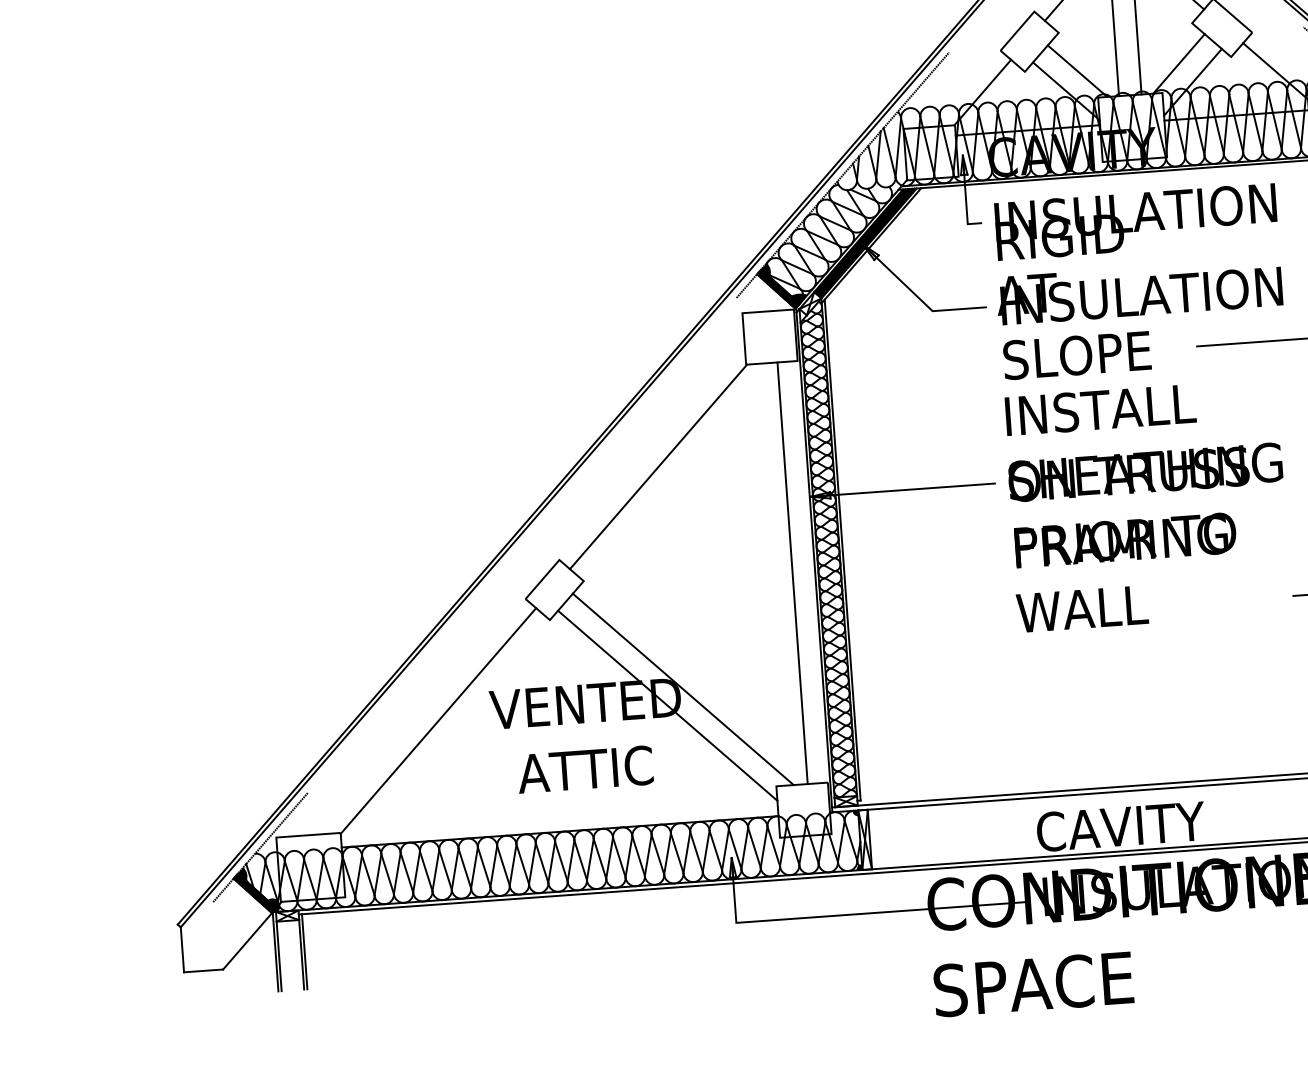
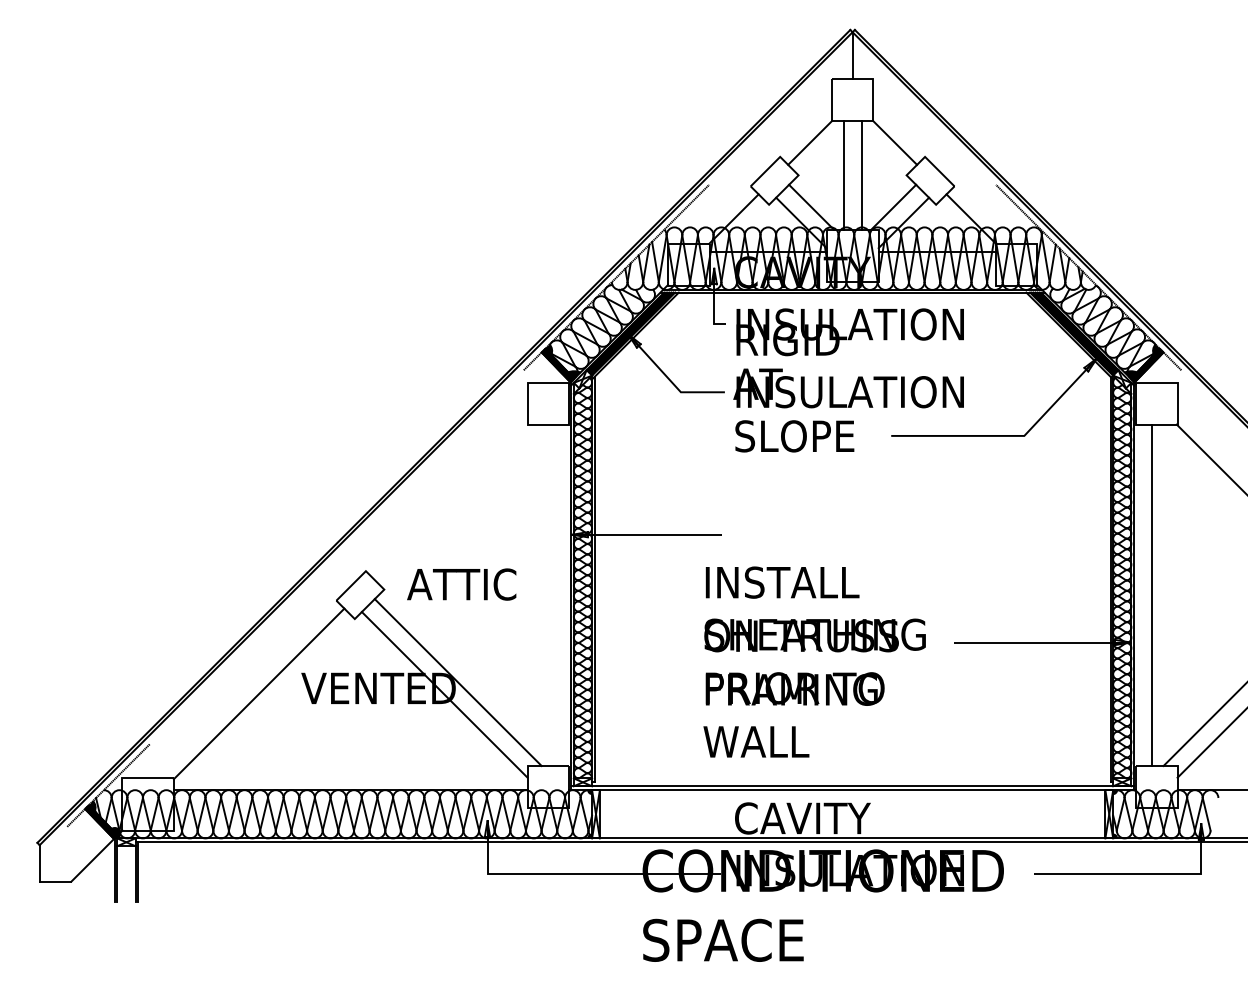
line: (657, 466) -> (450, 501), removed
text: (1147, 504) -> (814, 661), moved
line: (793, 573) -> (553, 595), removed
text: (585, 769) -> (461, 584), moved

